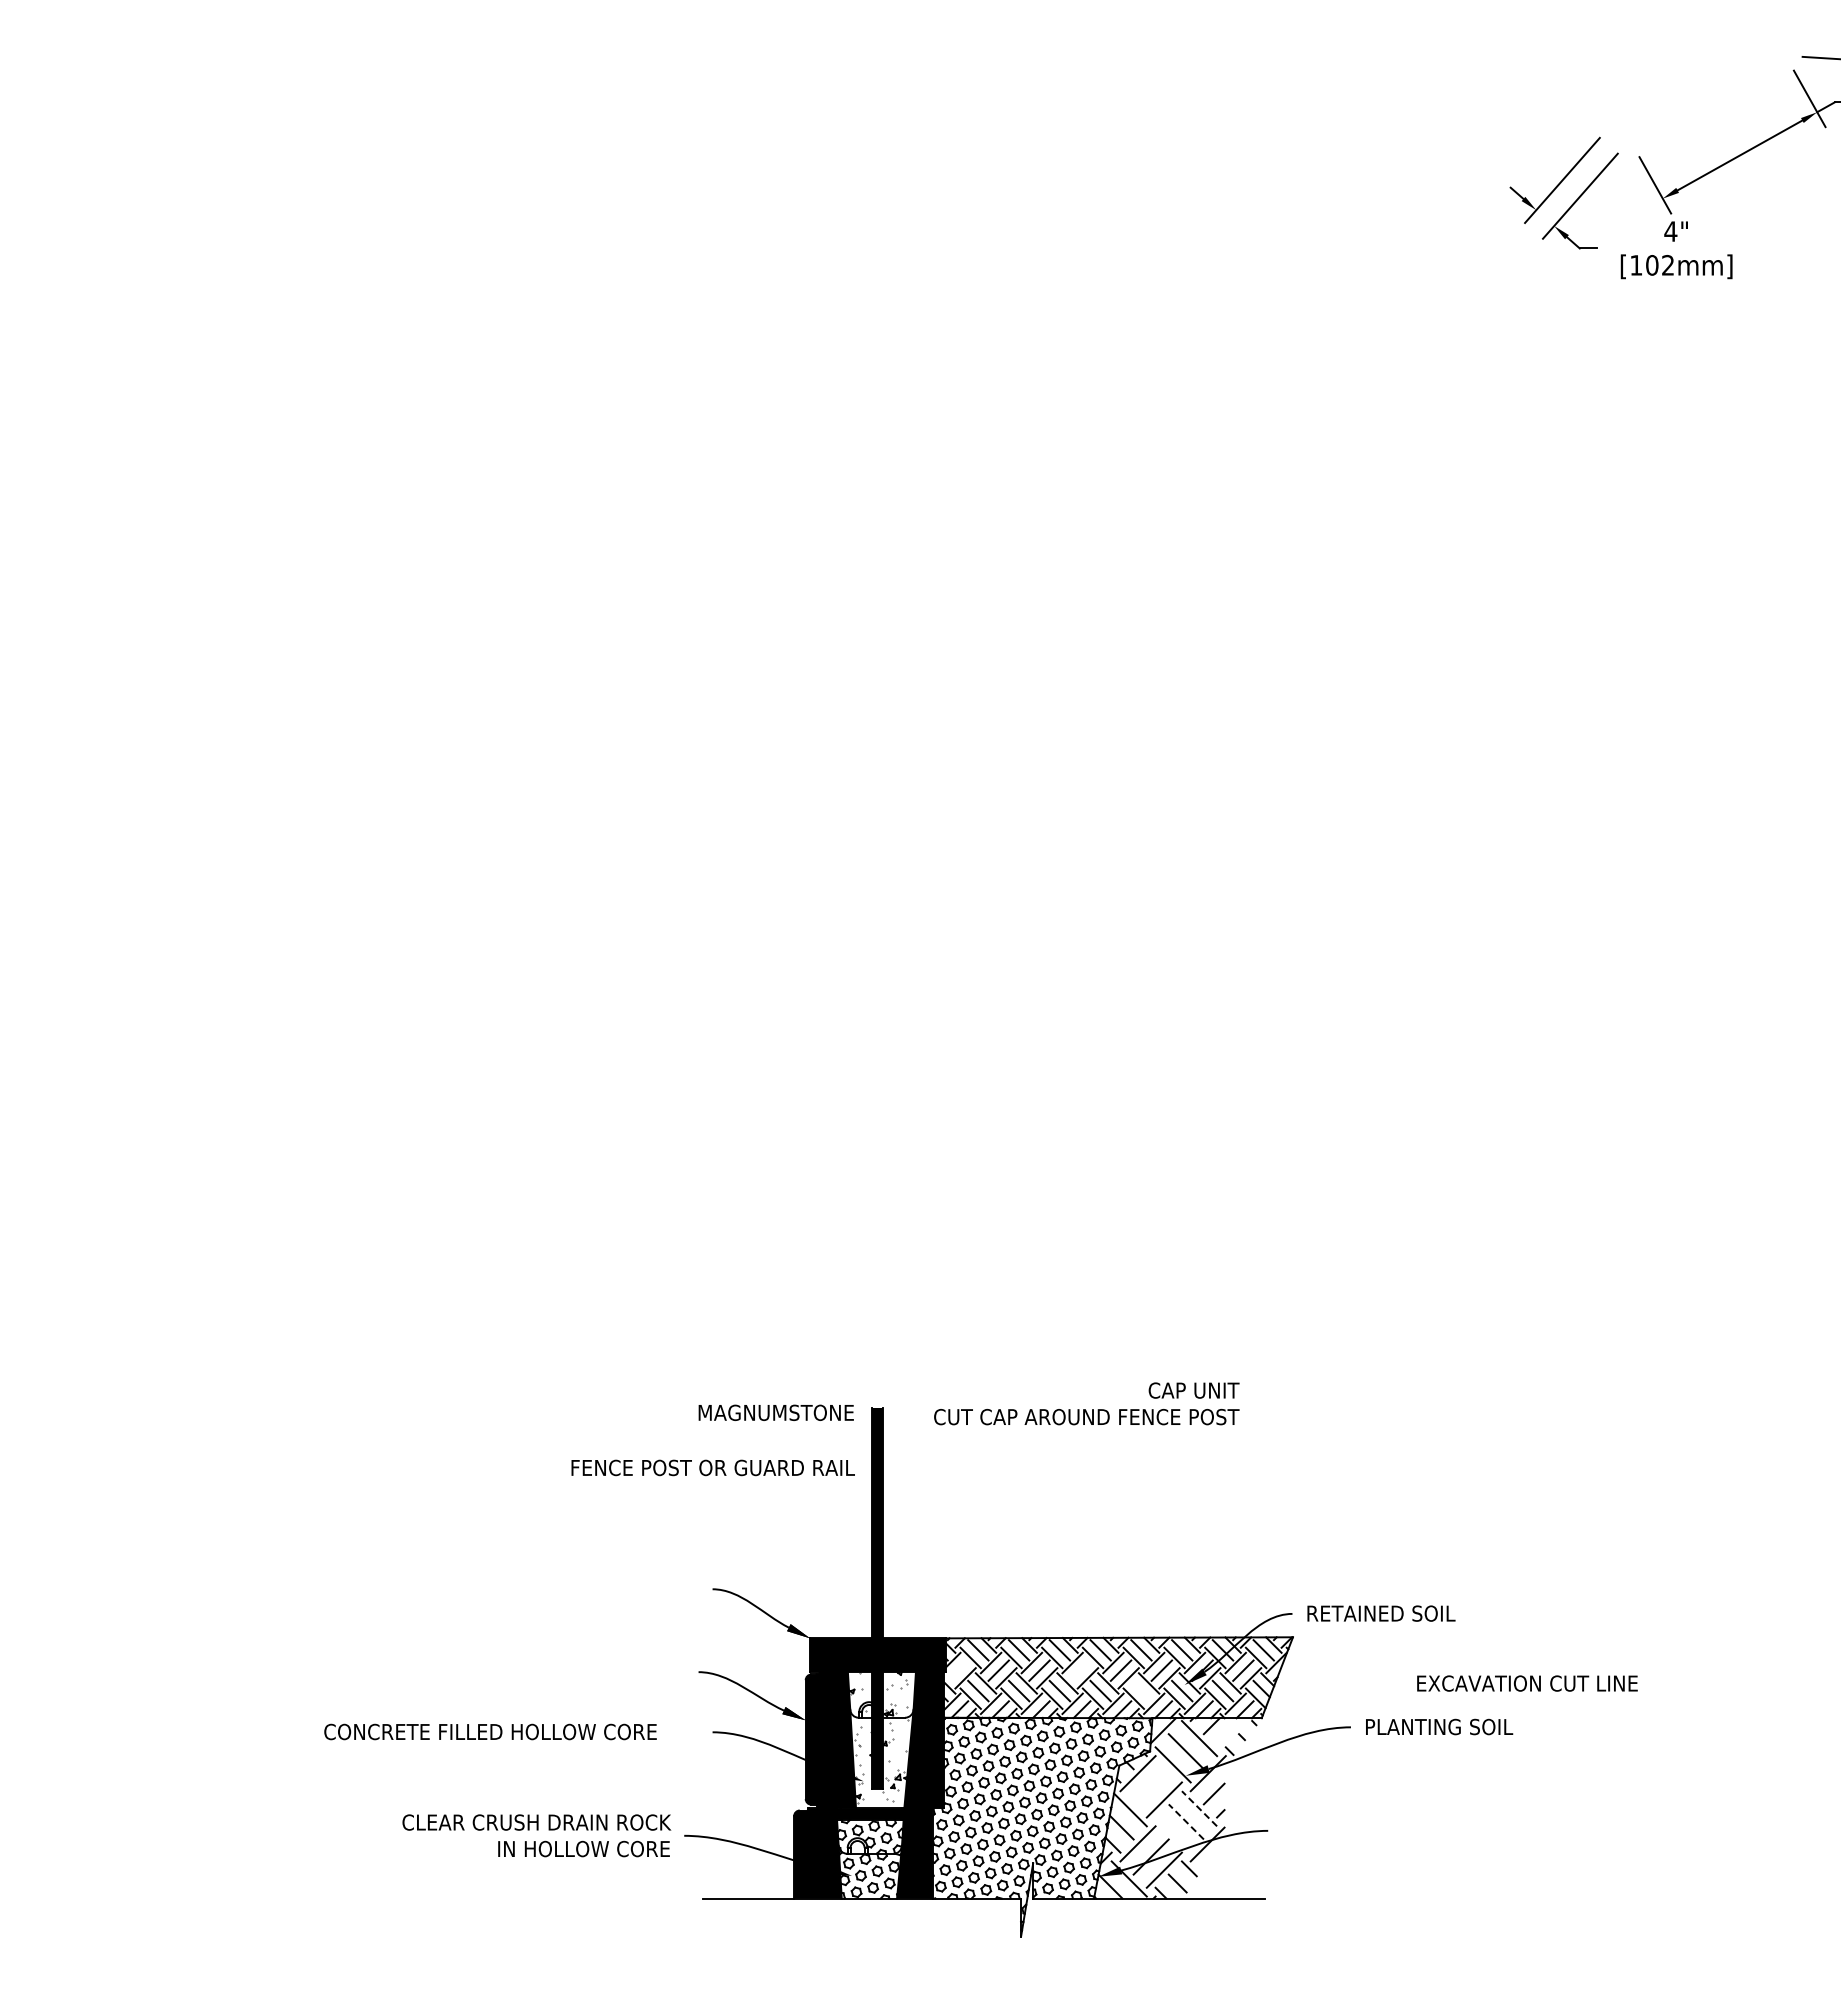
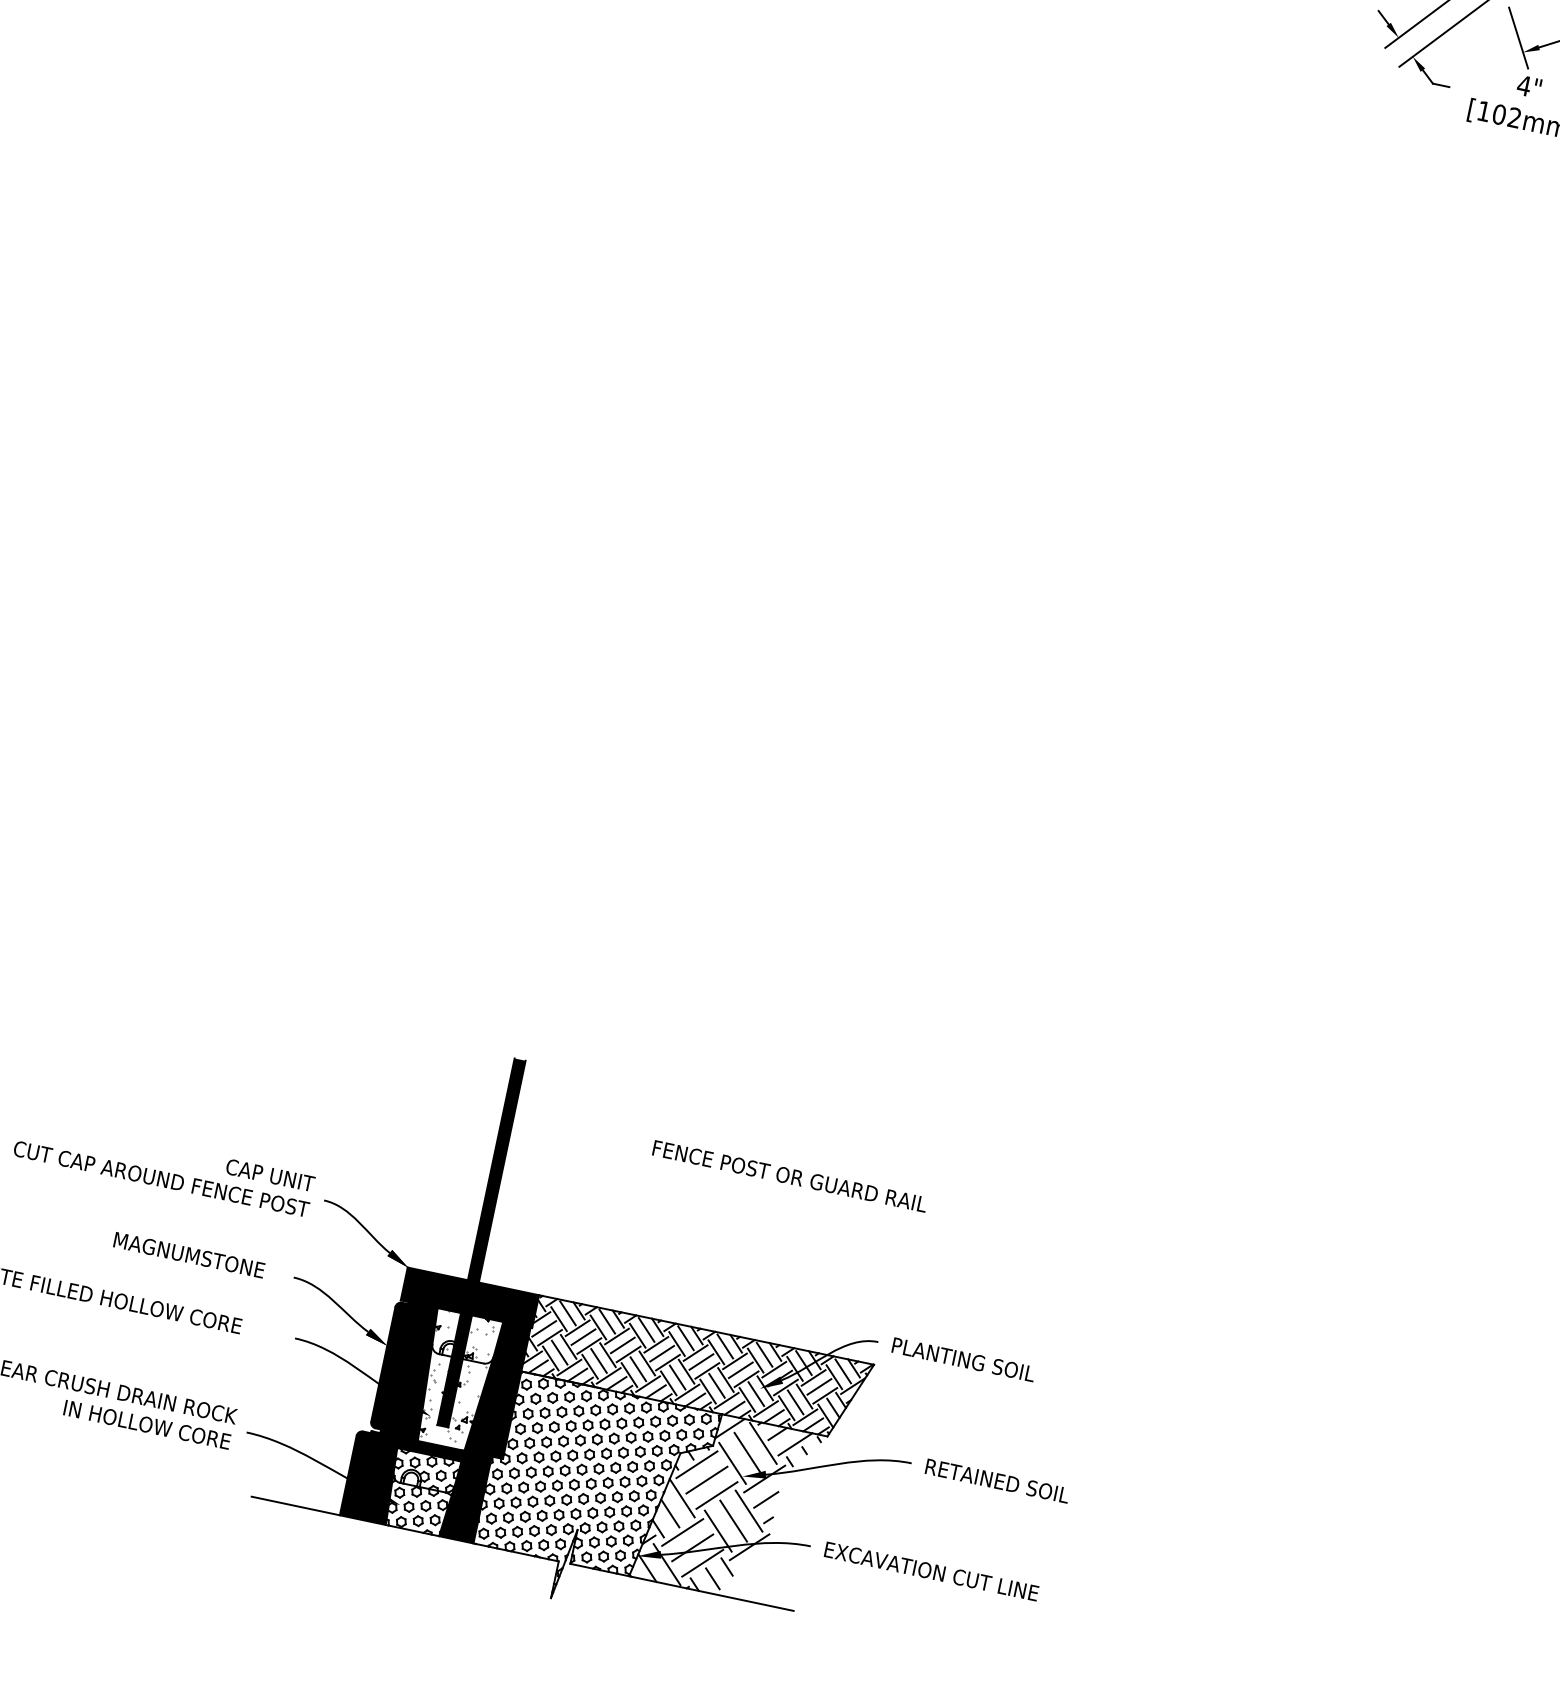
text: (1086, 1403) -> (164, 1165), moved
text: (775, 1412) -> (188, 1254), moved
text: (712, 1467) -> (789, 1175), moved
text: (1382, 1613) -> (965, 1359), RETAINED SOIL -> PLANTING SOIL
line: (957, 1670) -> (543, 1328), added
line: (1080, 1670) -> (662, 1353), added
text: (1527, 1683) -> (931, 1571), moved
line: (1141, 1690) -> (717, 1385), added
text: (1440, 1726) -> (998, 1480), PLANTING SOIL -> RETAINED SOIL
line: (1231, 1732) -> (795, 1444), added
line: (1150, 1786) -> (706, 1479), added
line: (1199, 1808) -> (749, 1510), dashed -> solid
line: (1186, 1821) -> (733, 1520), dashed -> solid
line: (1172, 1834) -> (717, 1530), added

